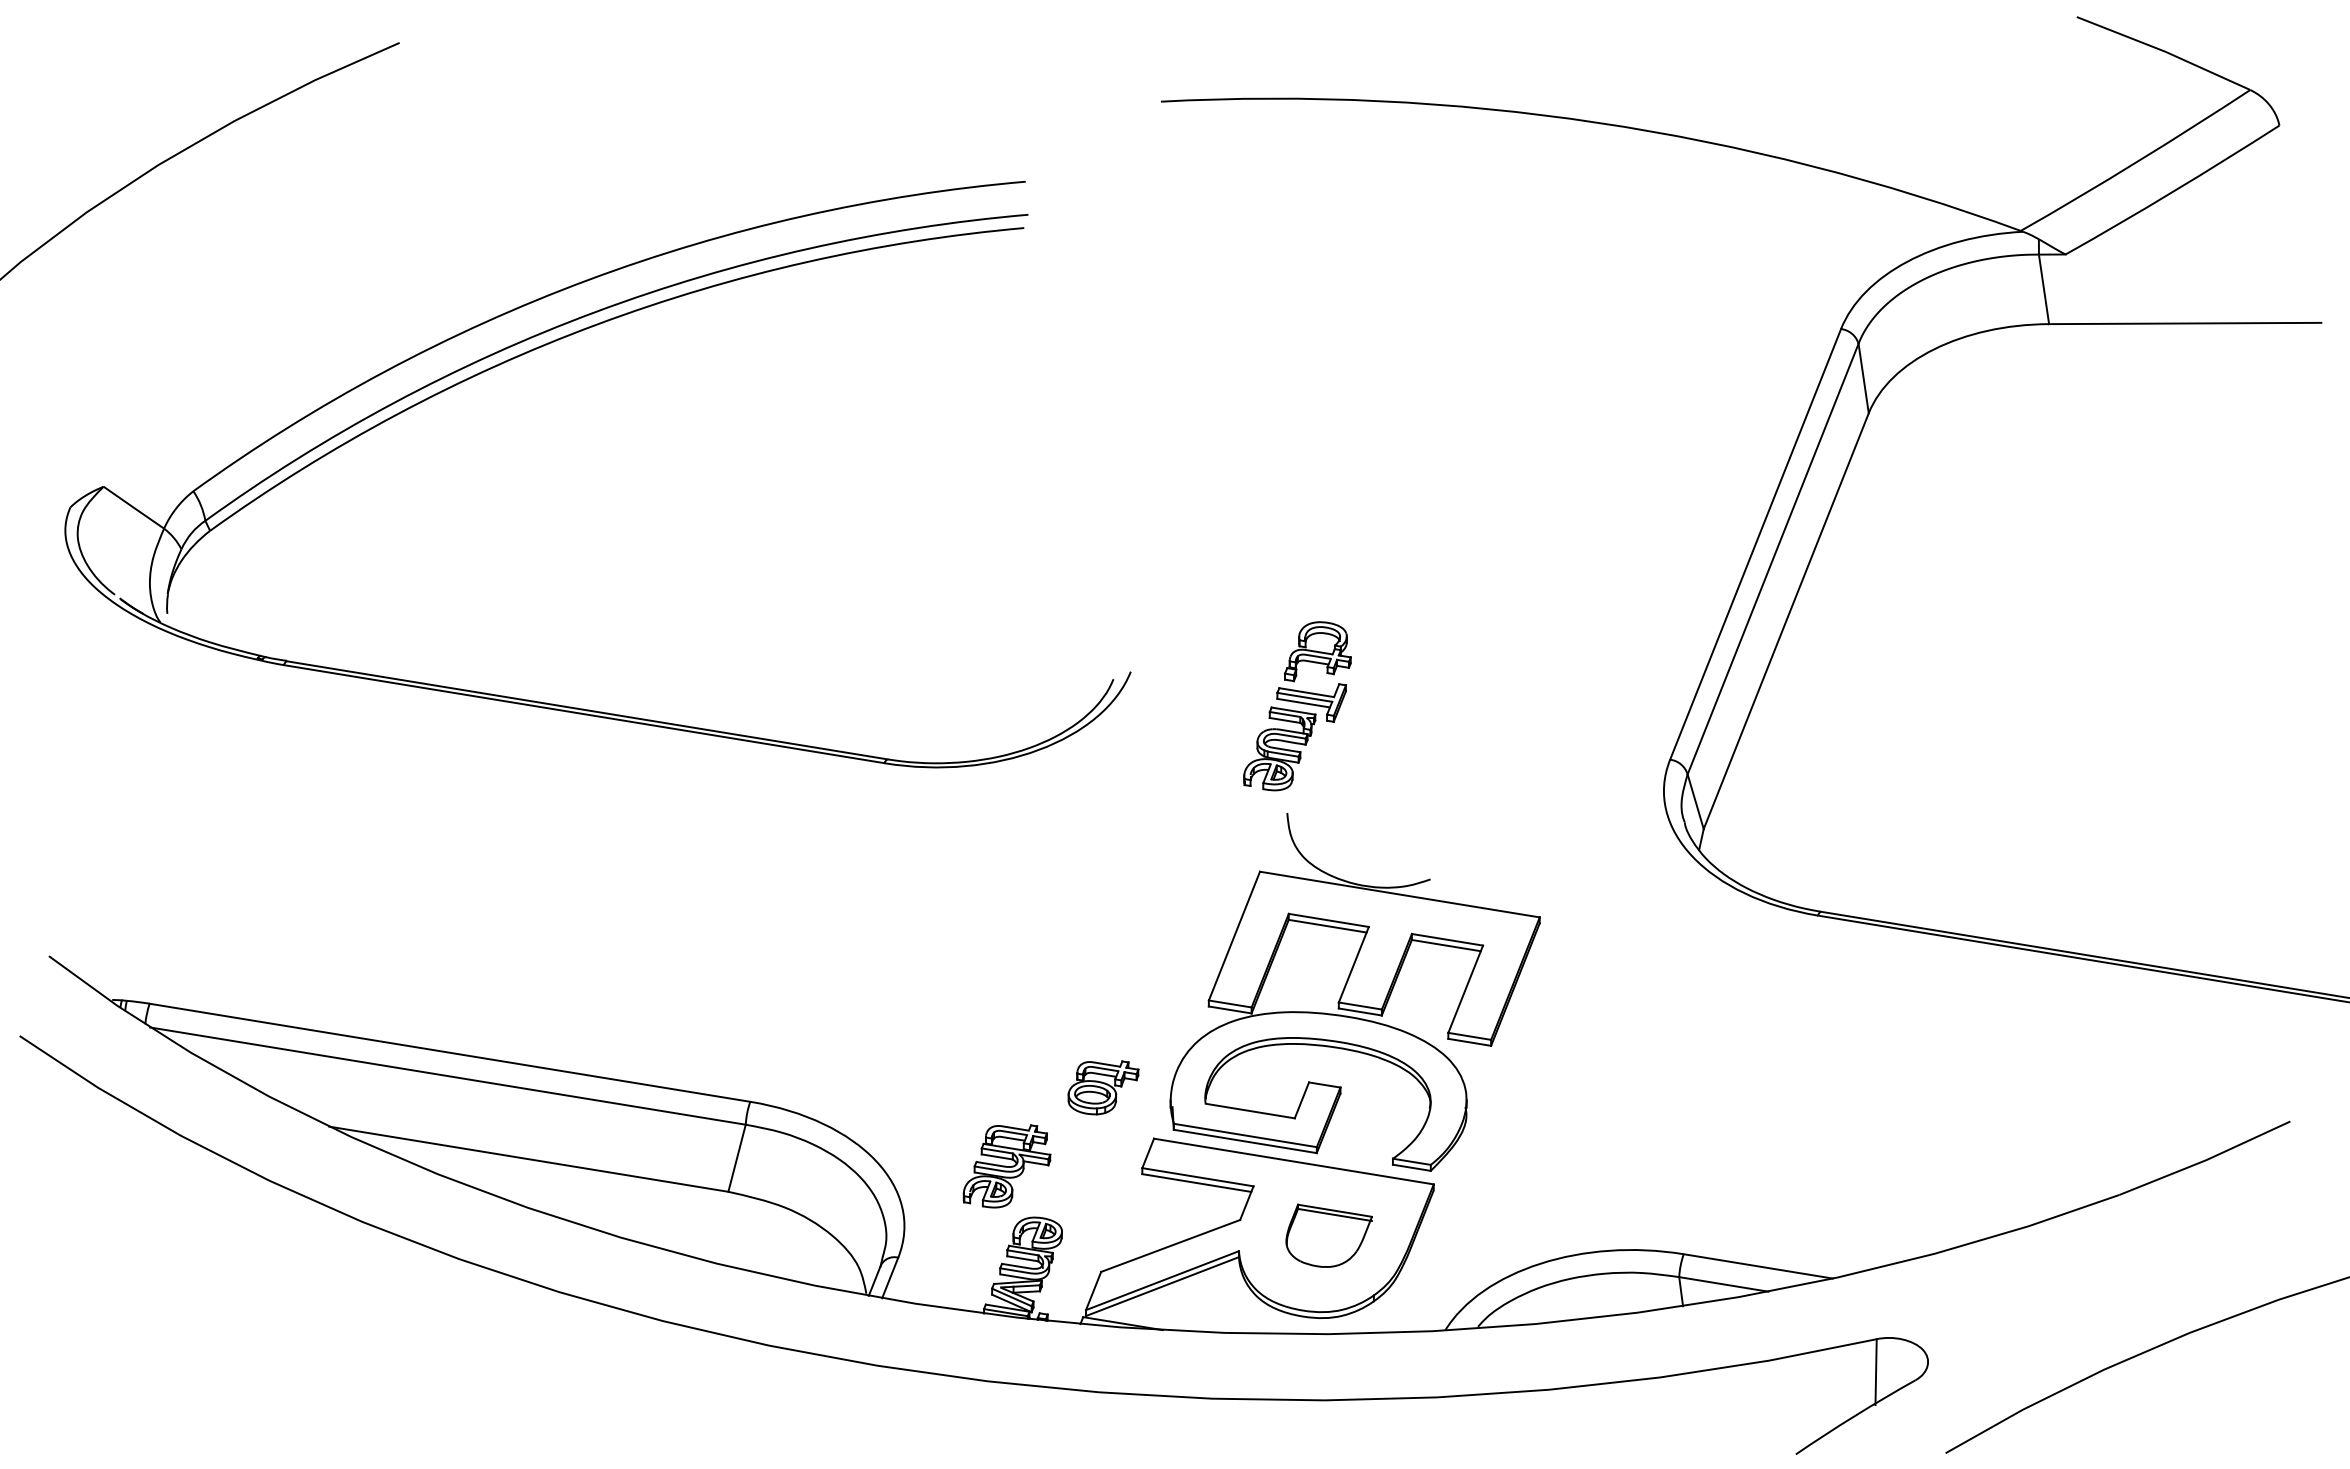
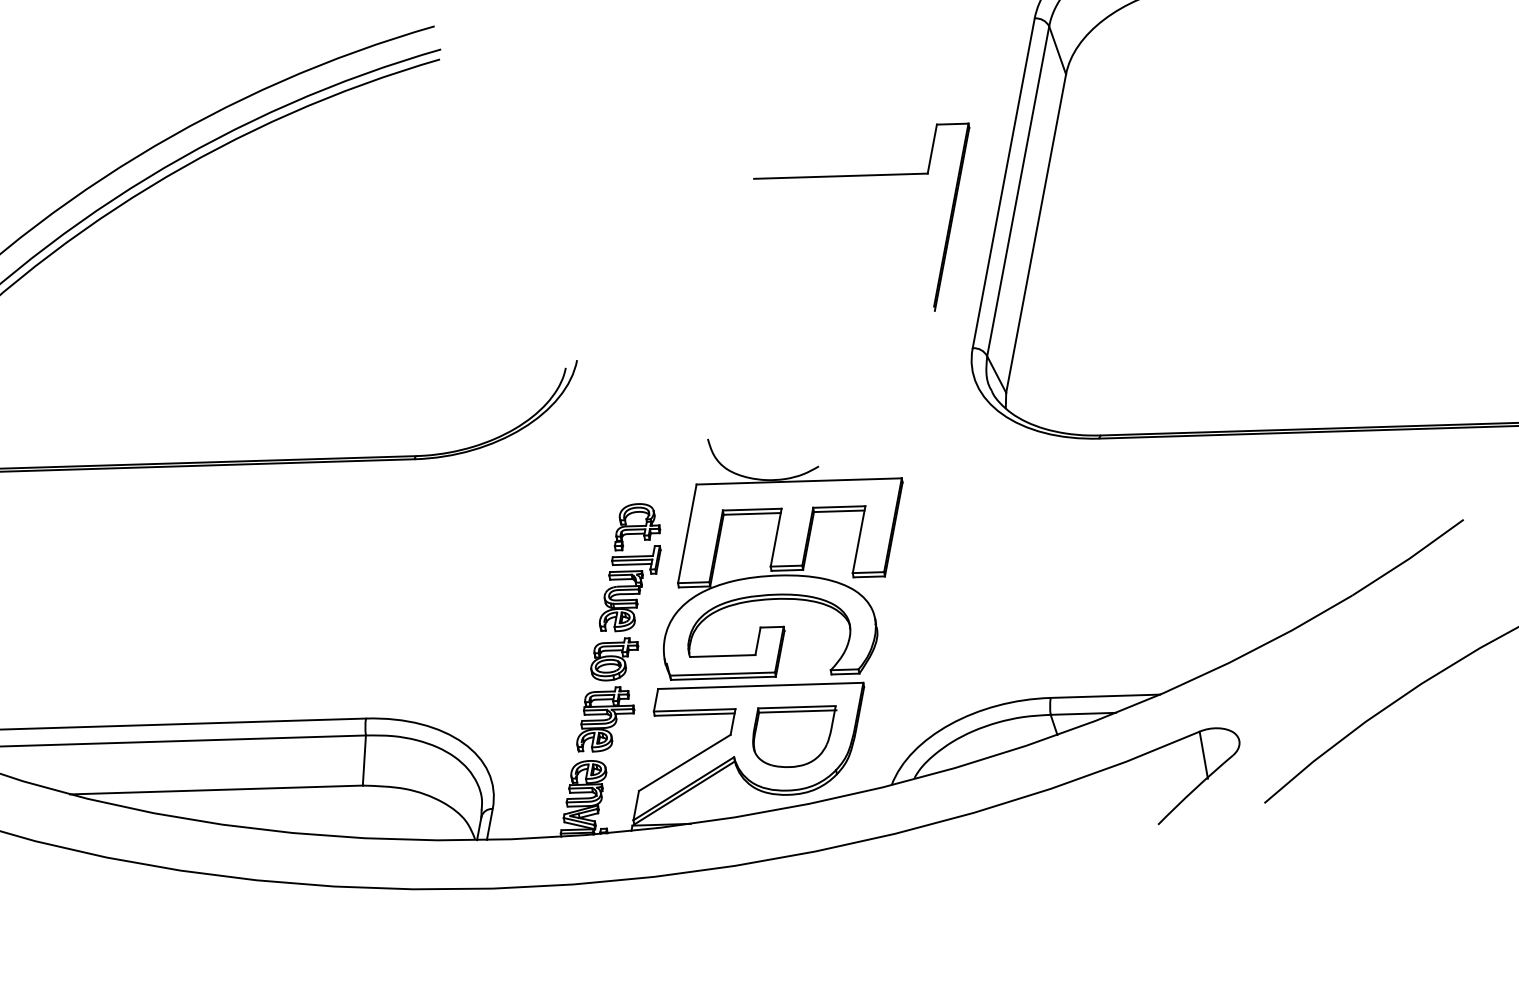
part: (1581, 500) -> (873, 176), added
part: (1297, 706) -> (628, 567), moved
part: (1006, 1166) -> (604, 720), moved
part: (1329, 1235) -> (796, 733), size x1.43

